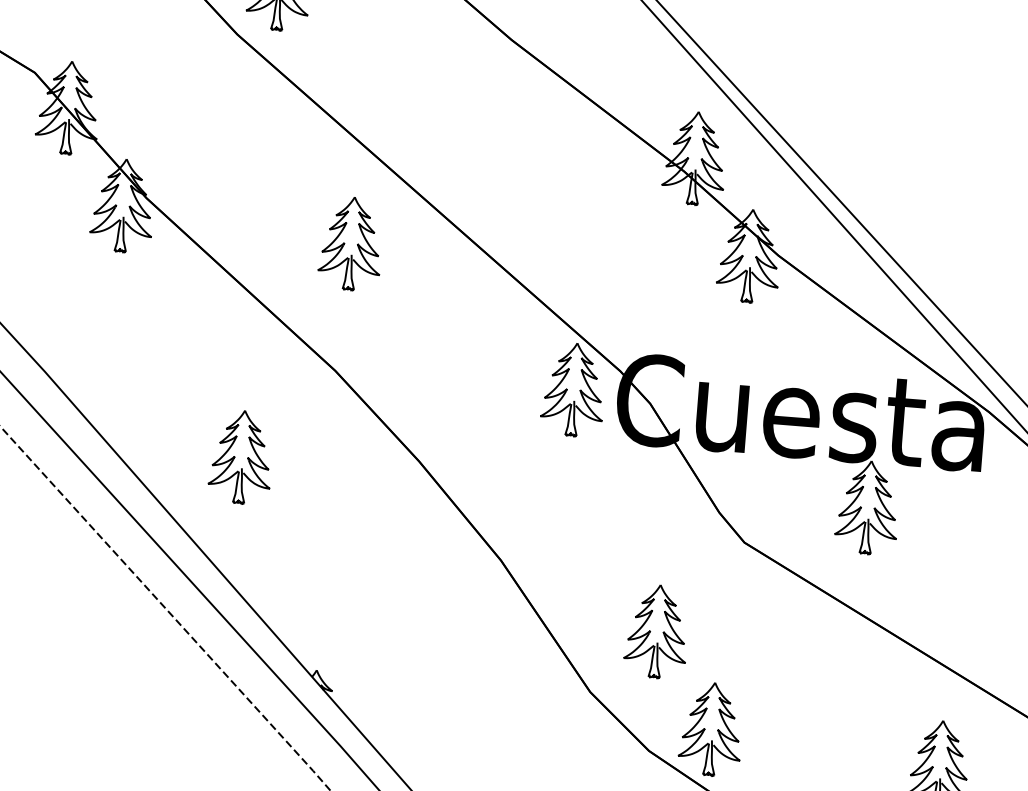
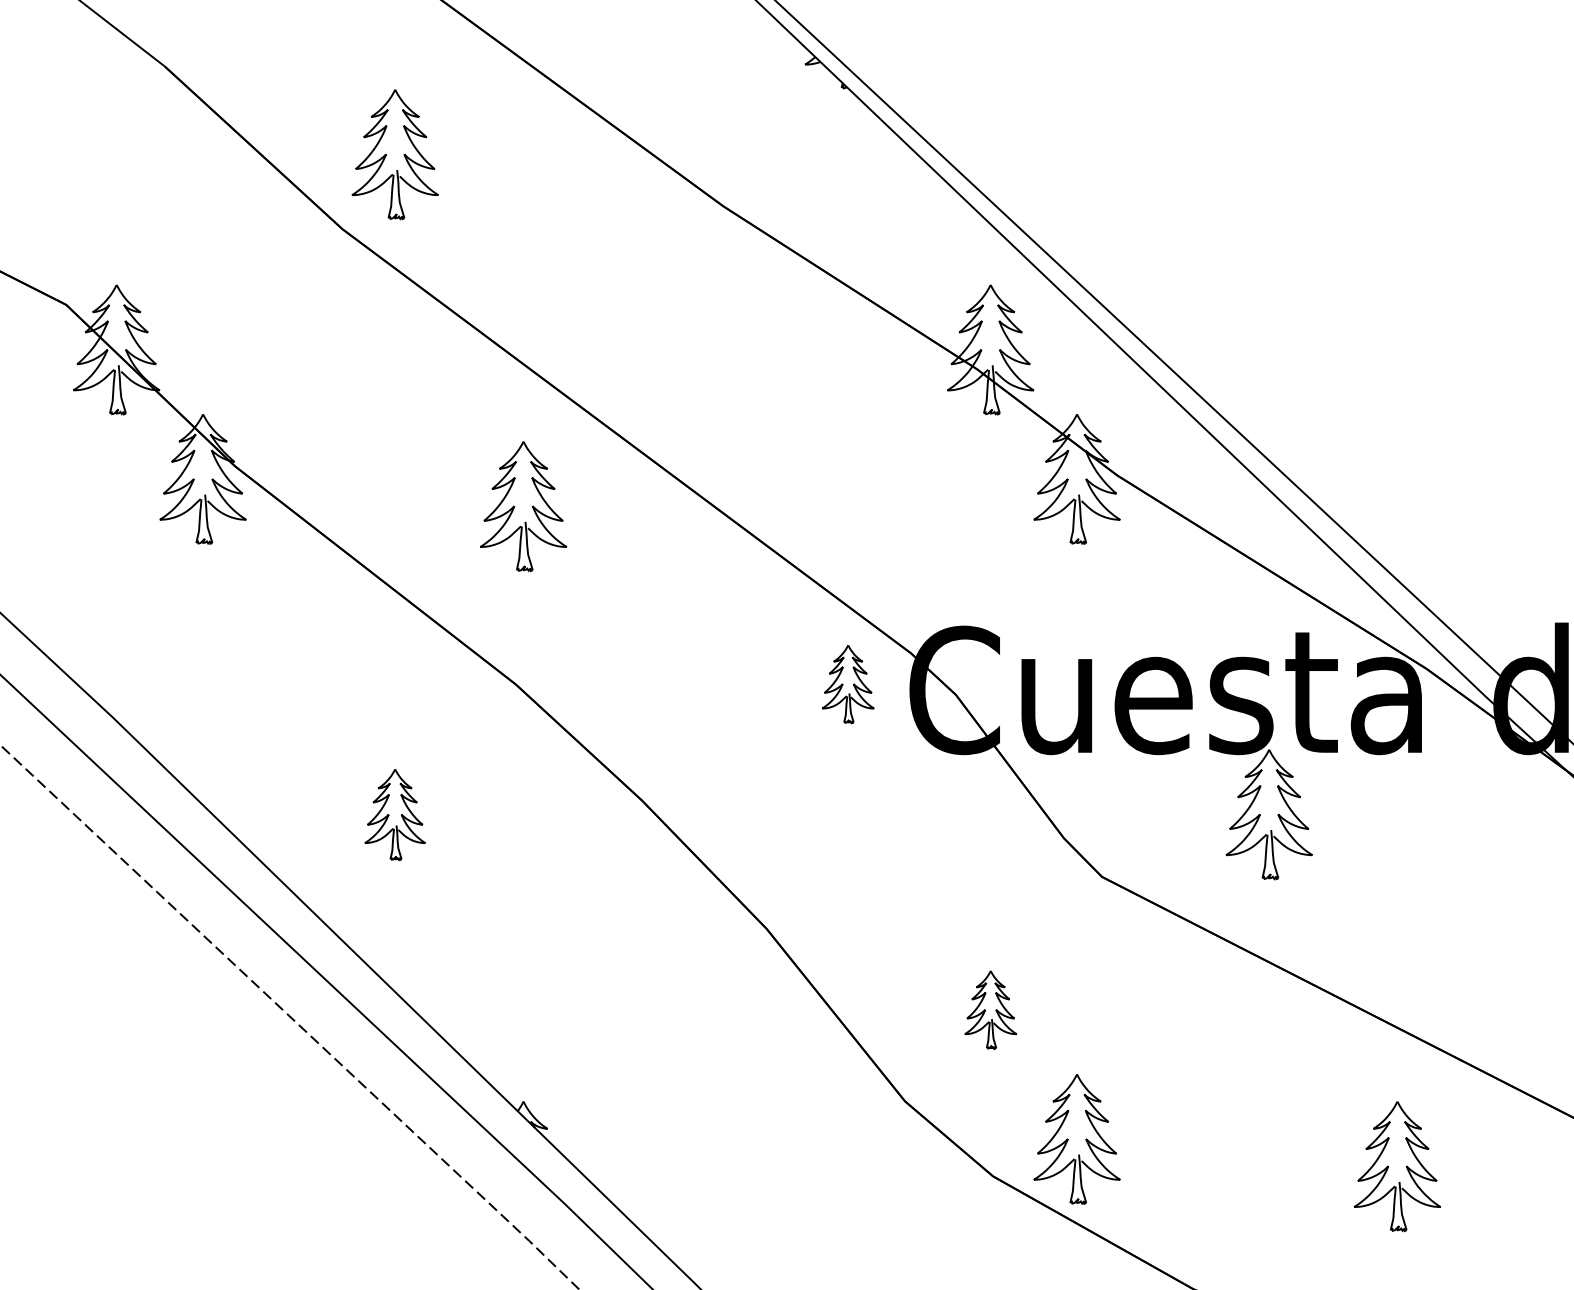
part: (573, 390) -> (847, 684), size x0.6
part: (240, 457) -> (394, 814), size x0.7
part: (656, 631) -> (990, 1009), size x0.6

